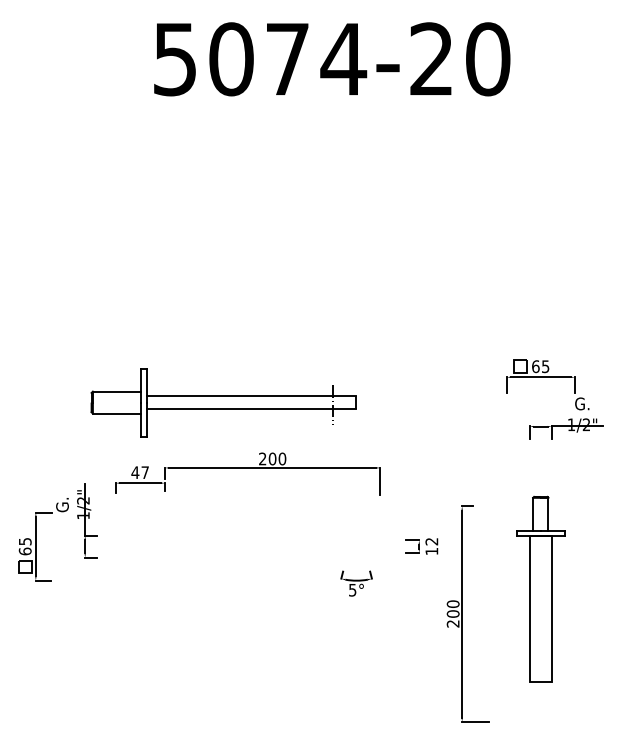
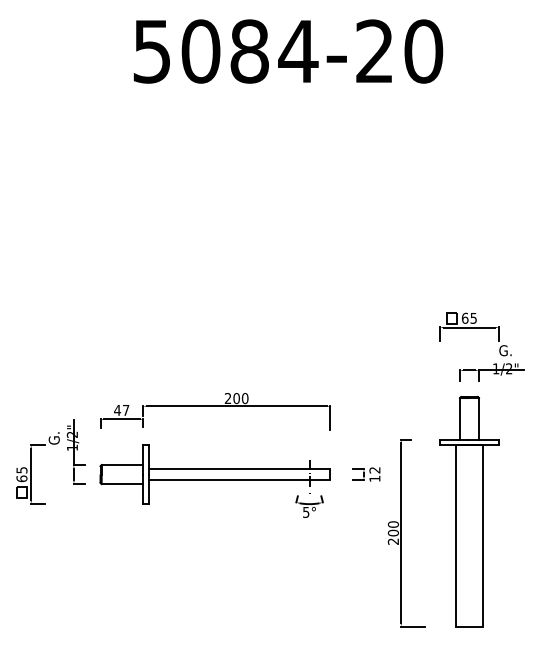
text: (287, 59) -> (249, 51), 5074-20 -> 5084-20
part: (222, 402) -> (214, 474), moved
part: (540, 589) -> (469, 511), size x1.43

